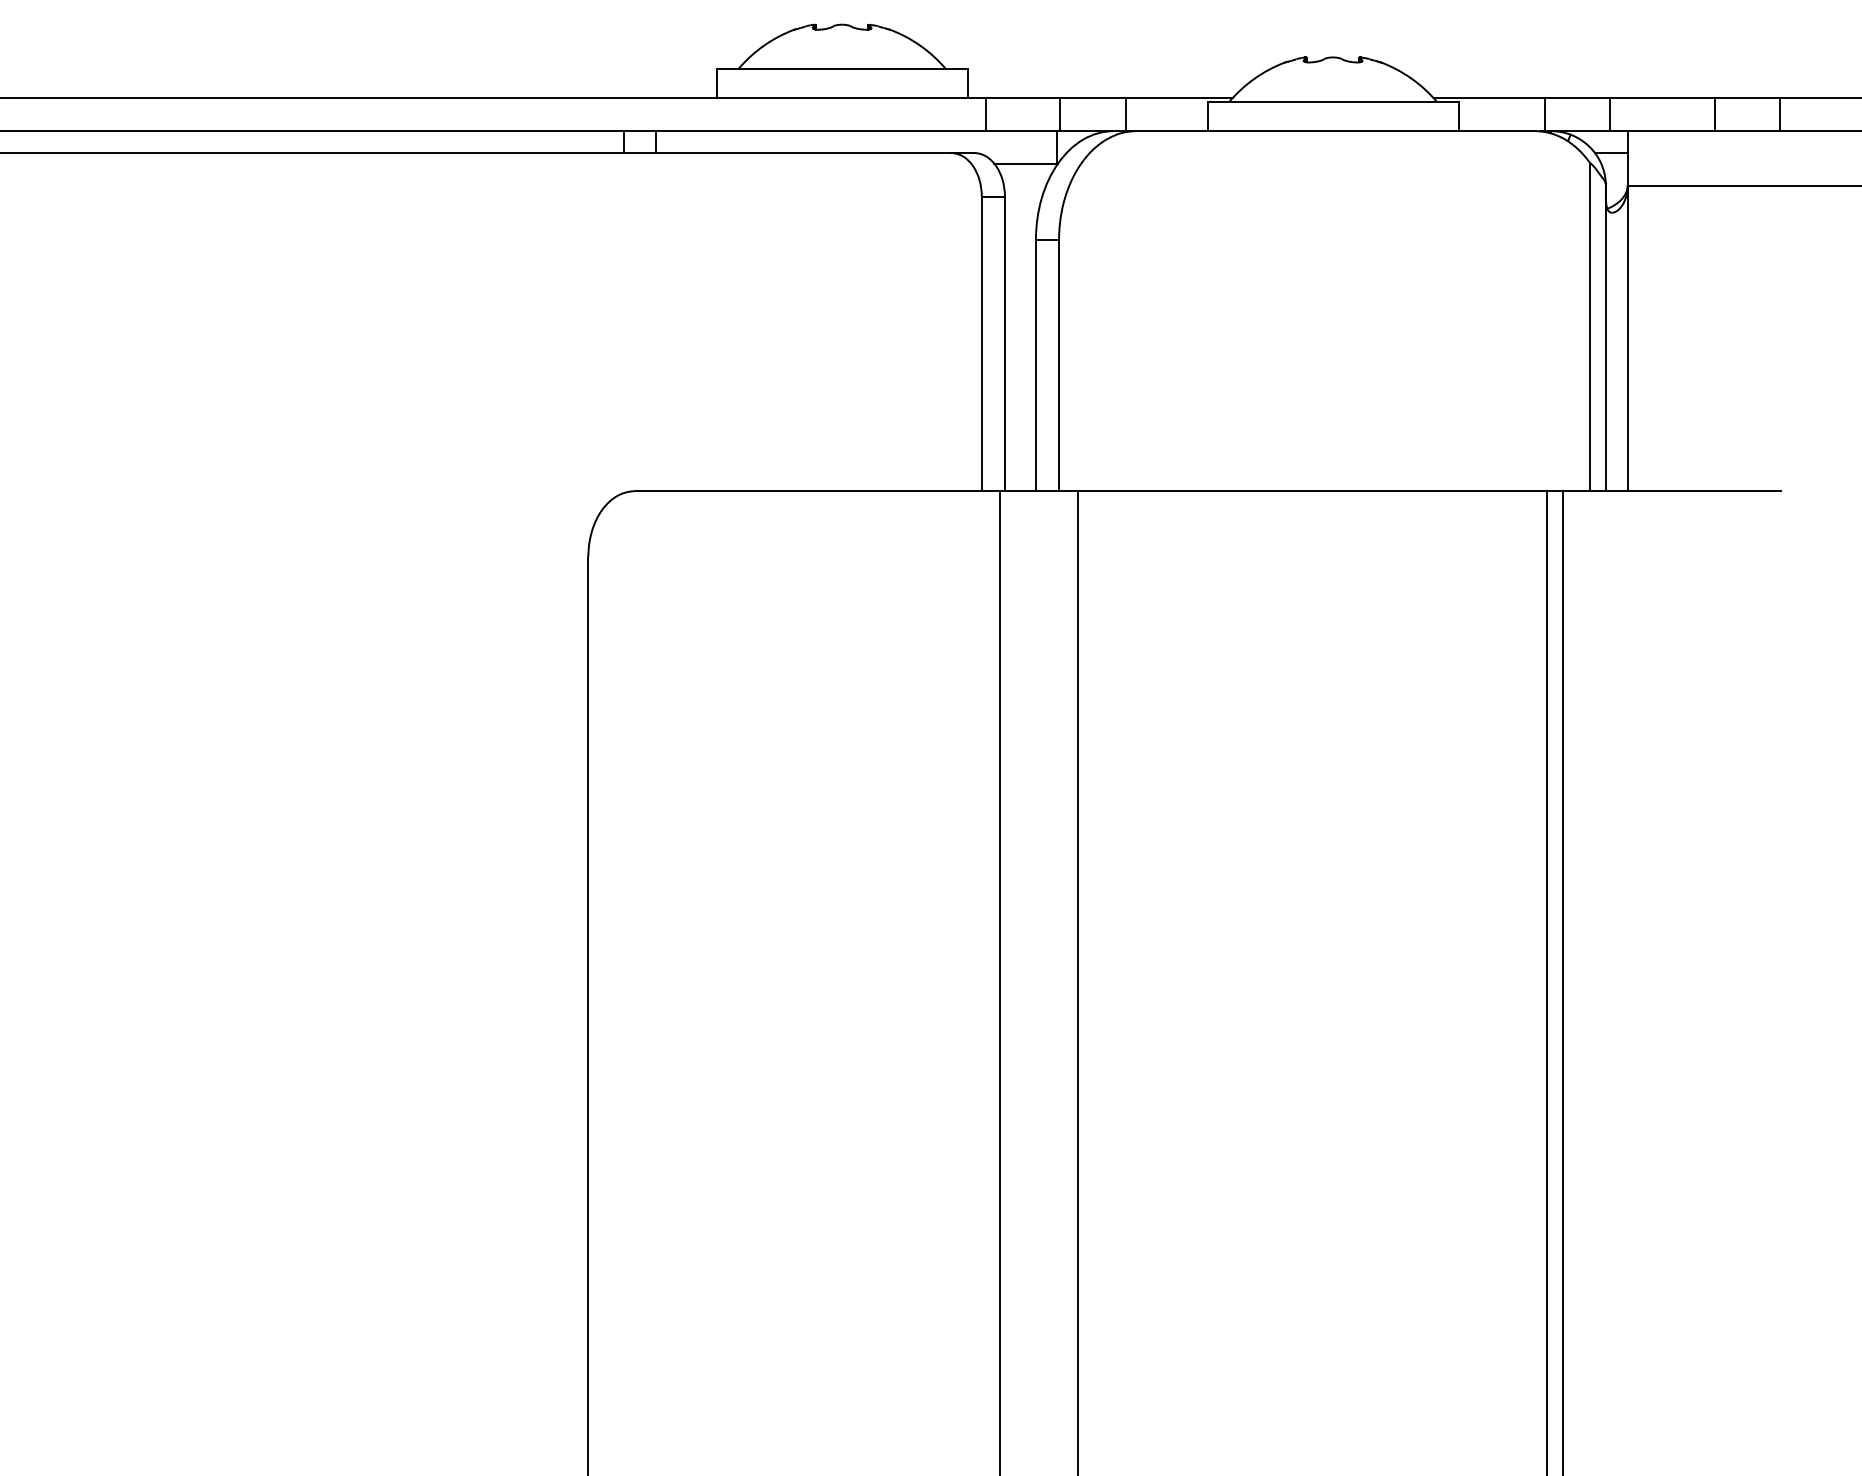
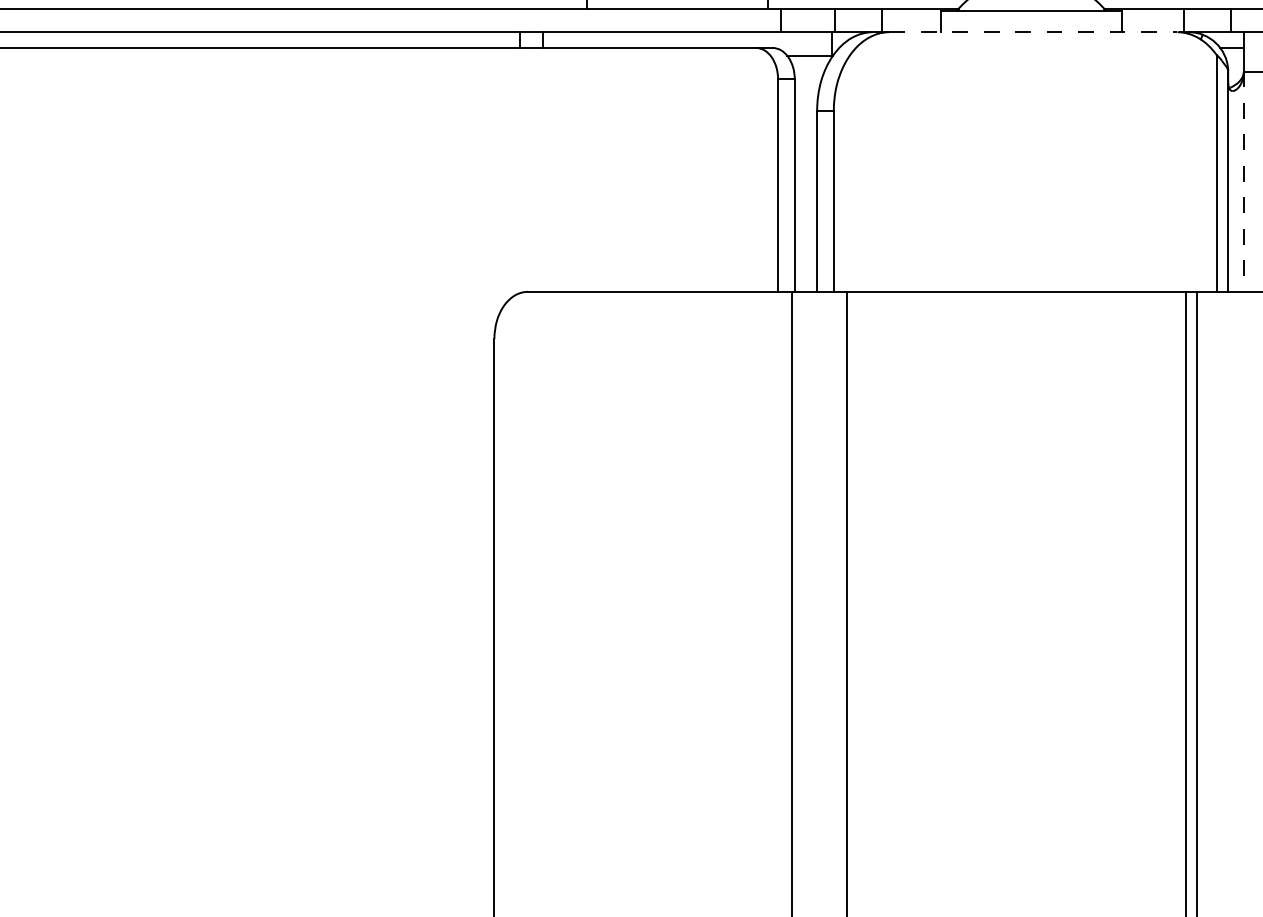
line: (1335, 131) -> (1033, 32), solid -> dashed
line: (1627, 338) -> (1243, 181), solid -> dashed

